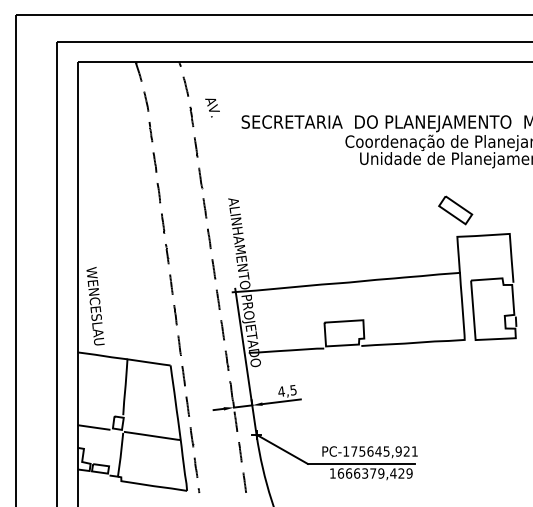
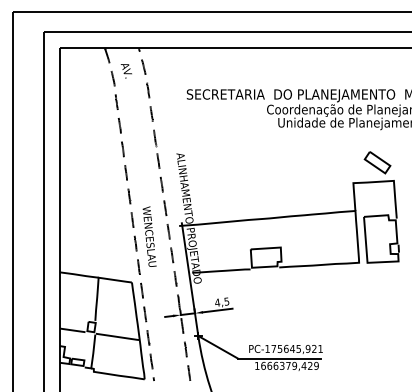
text: (212, 107) -> (126, 70), moved
part: (455, 210) -> (377, 162), moved
text: (95, 306) -> (149, 236), moved

